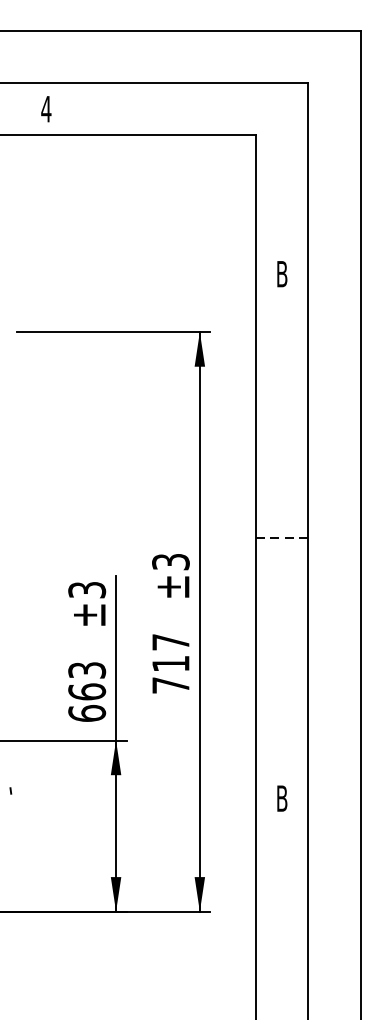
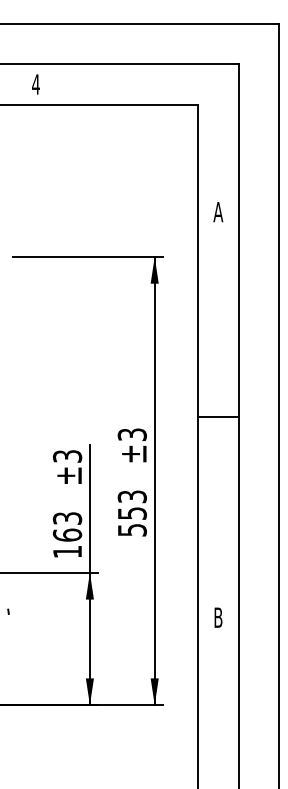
text: (282, 274) -> (218, 212), B -> A
line: (282, 538) -> (218, 416), dashed -> solid
text: (169, 663) -> (131, 513), 717 -> 553
text: (87, 713) -> (67, 551), 663 -> 163

